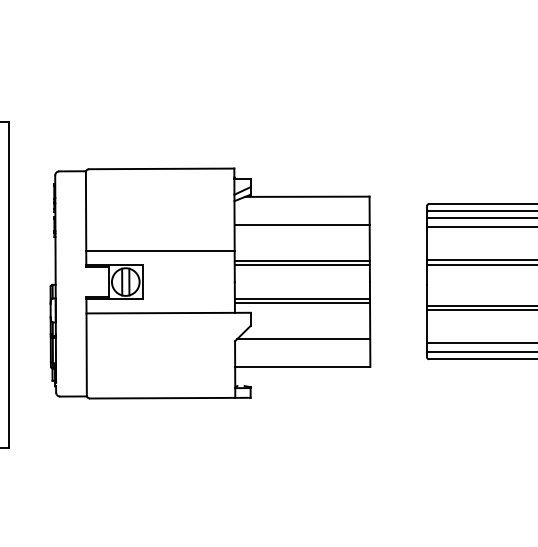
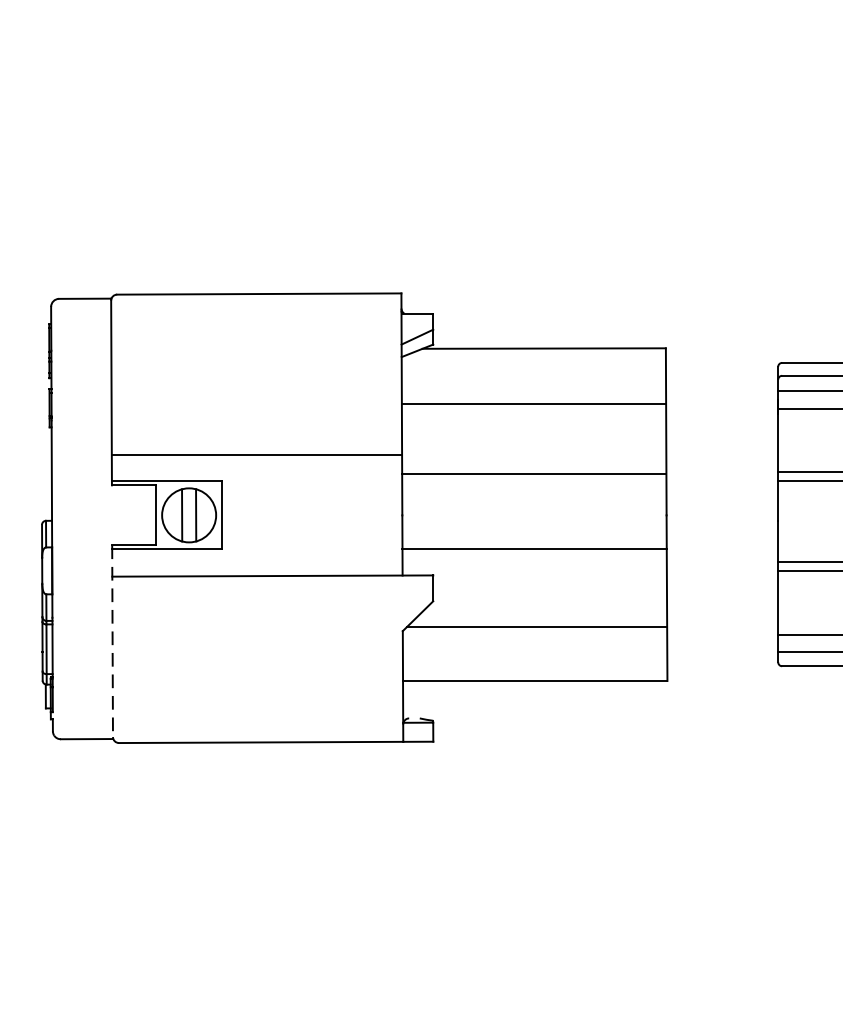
line: (301, 265) -> (532, 482), removed
line: (302, 303) -> (534, 557), removed
line: (86, 346) -> (112, 641), solid -> dashed

